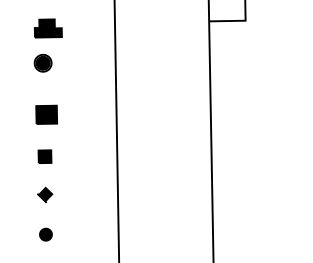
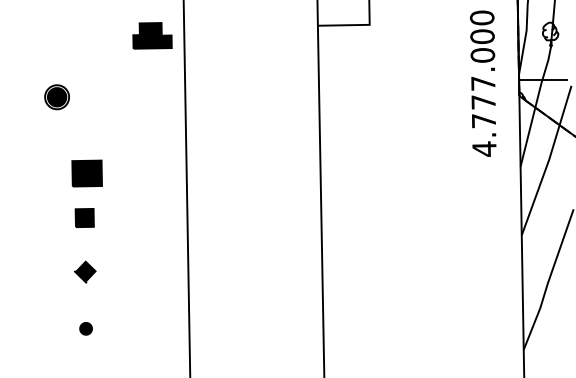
part: (48, 28) -> (152, 35), moved
part: (42, 63) -> (56, 97), moved
part: (46, 114) -> (86, 173), moved
part: (45, 234) -> (85, 328), size x0.7

